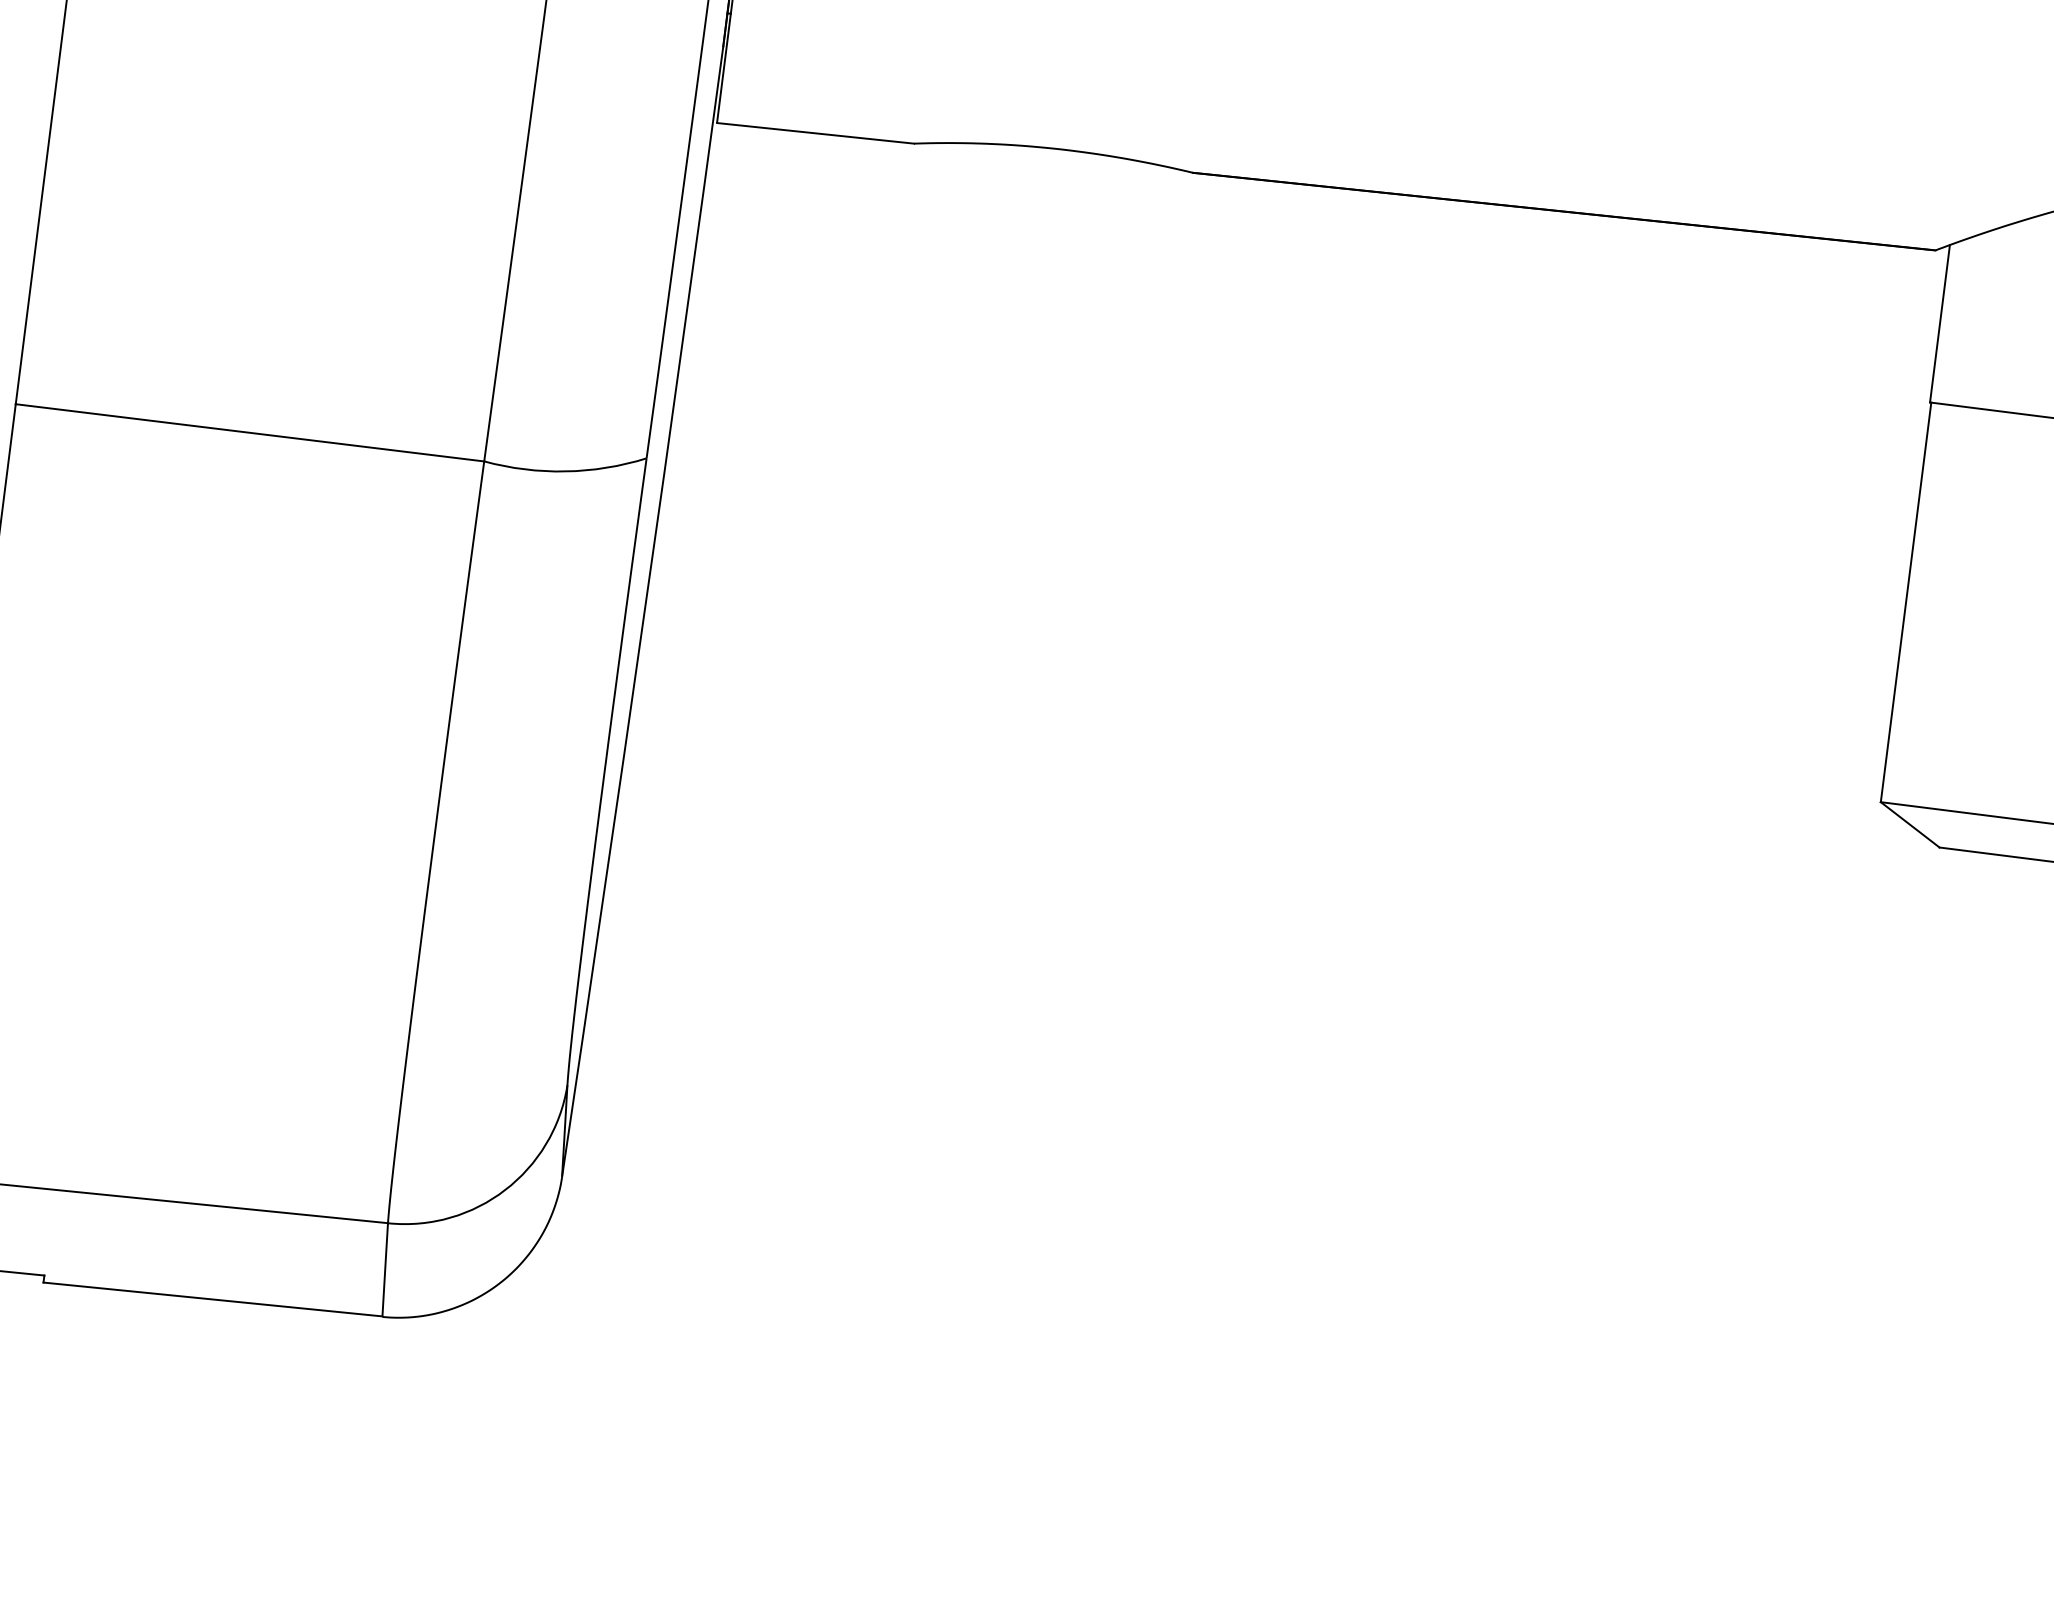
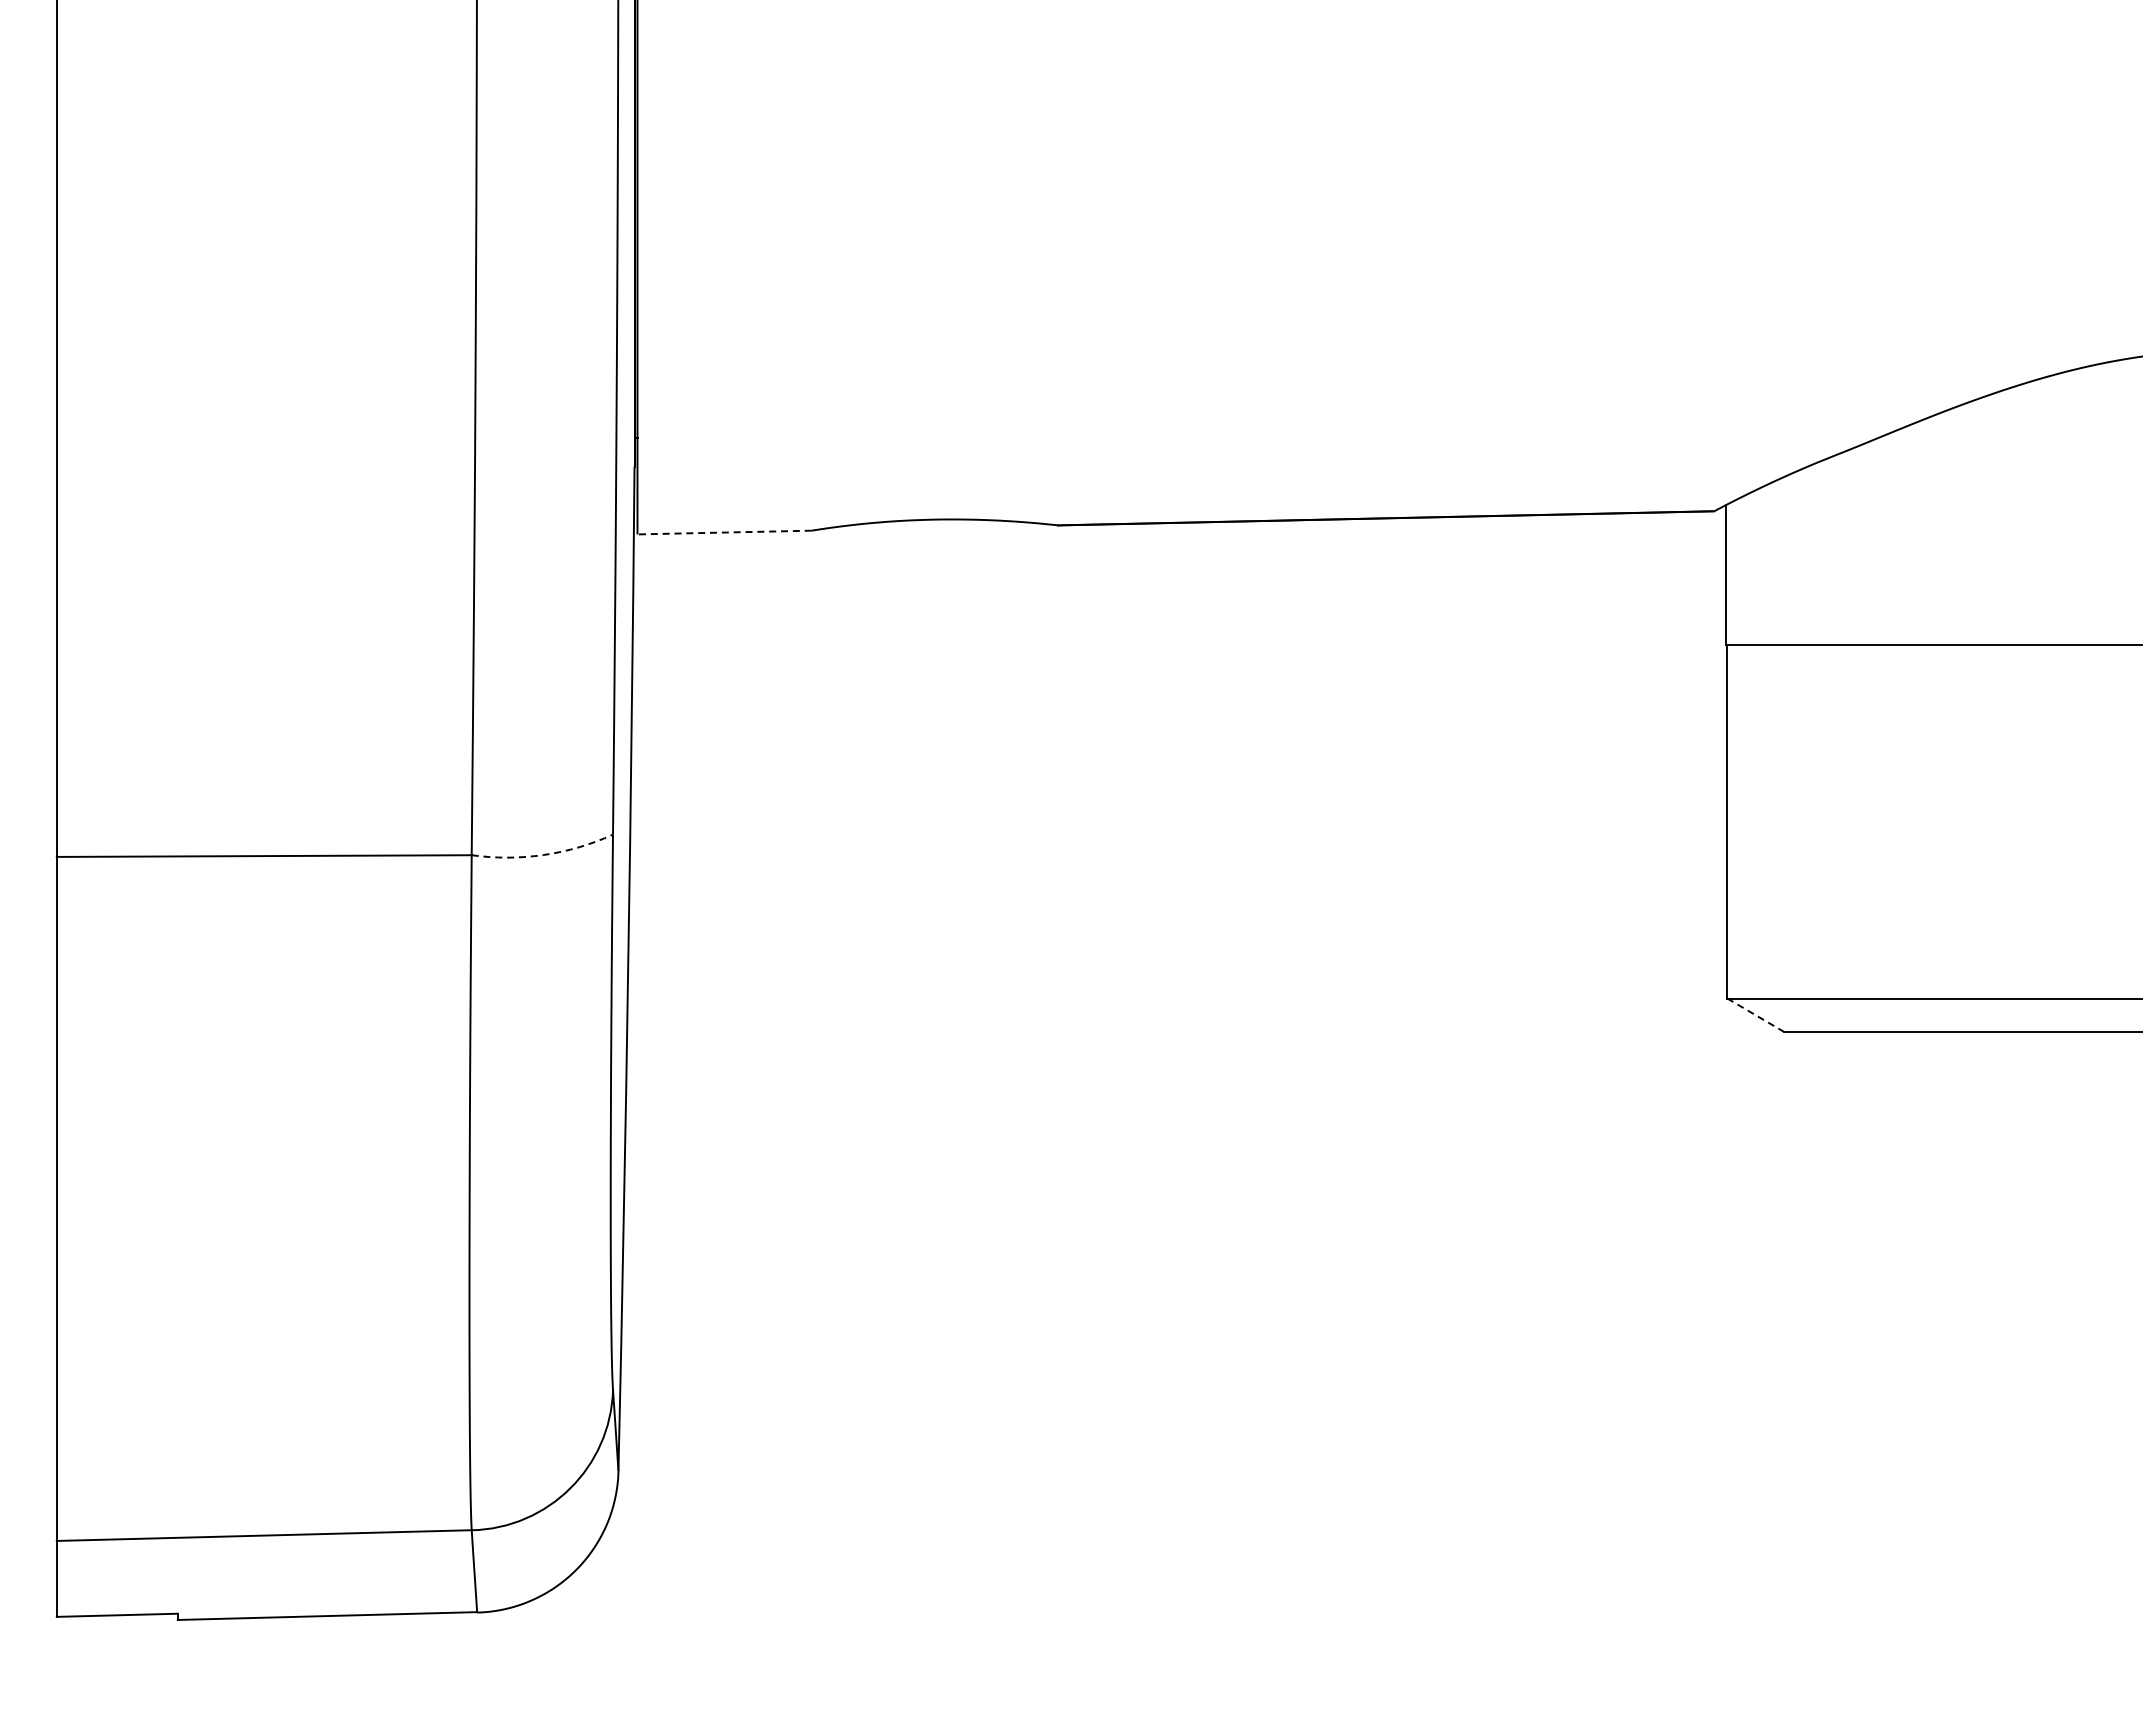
line: (815, 133) -> (724, 532), solid -> dashed
arc: (565, 470) -> (543, 854), solid -> dashed
line: (1910, 825) -> (1755, 1015), solid -> dashed

